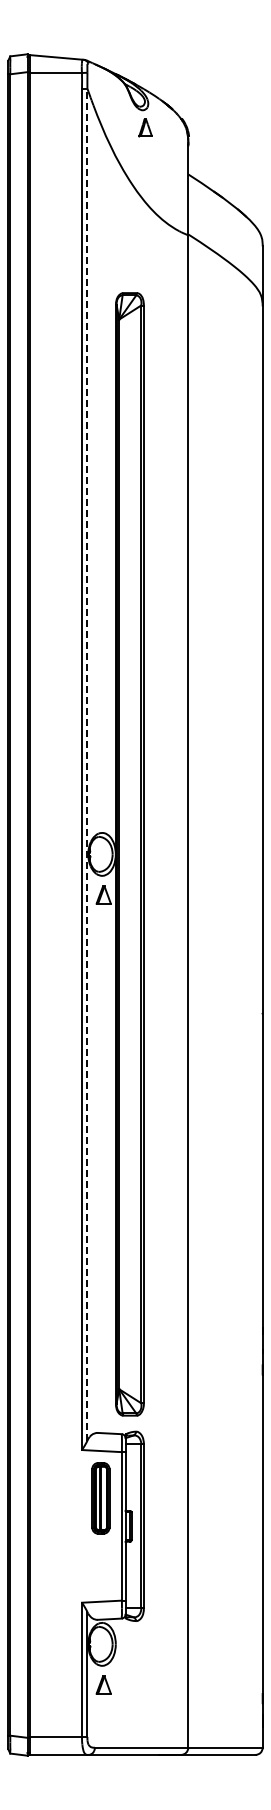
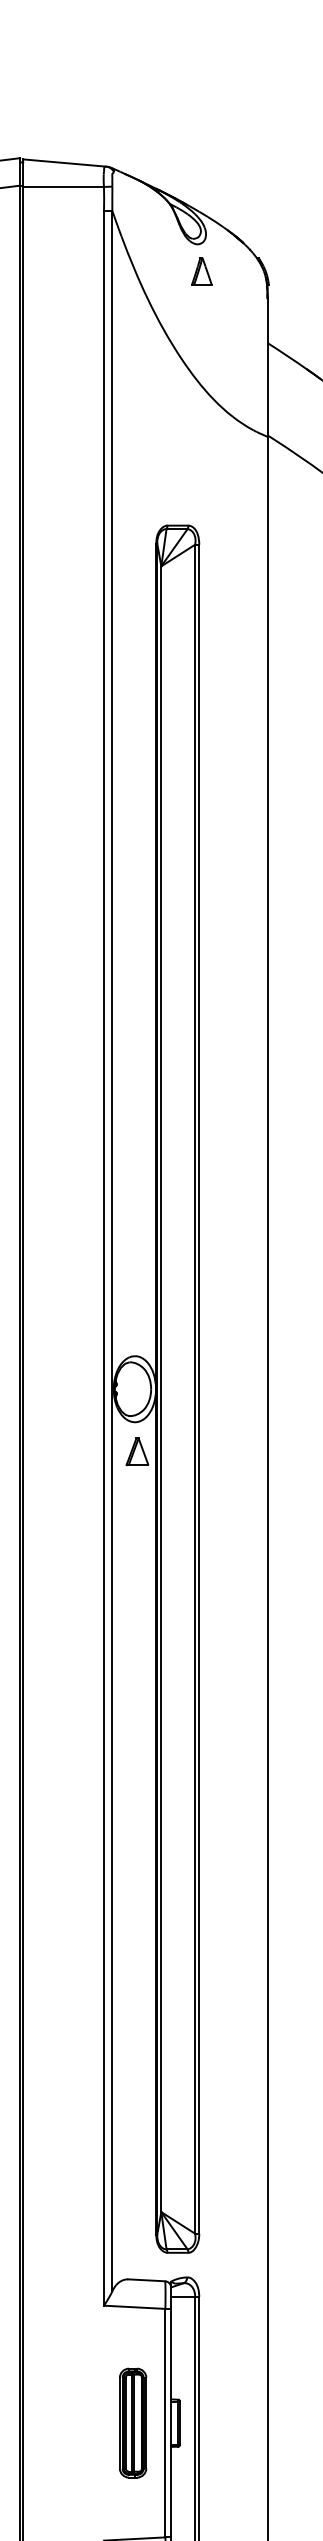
line: (87, 764) -> (112, 1250), dashed -> solid
part: (100, 1498) -> (132, 2423), moved

